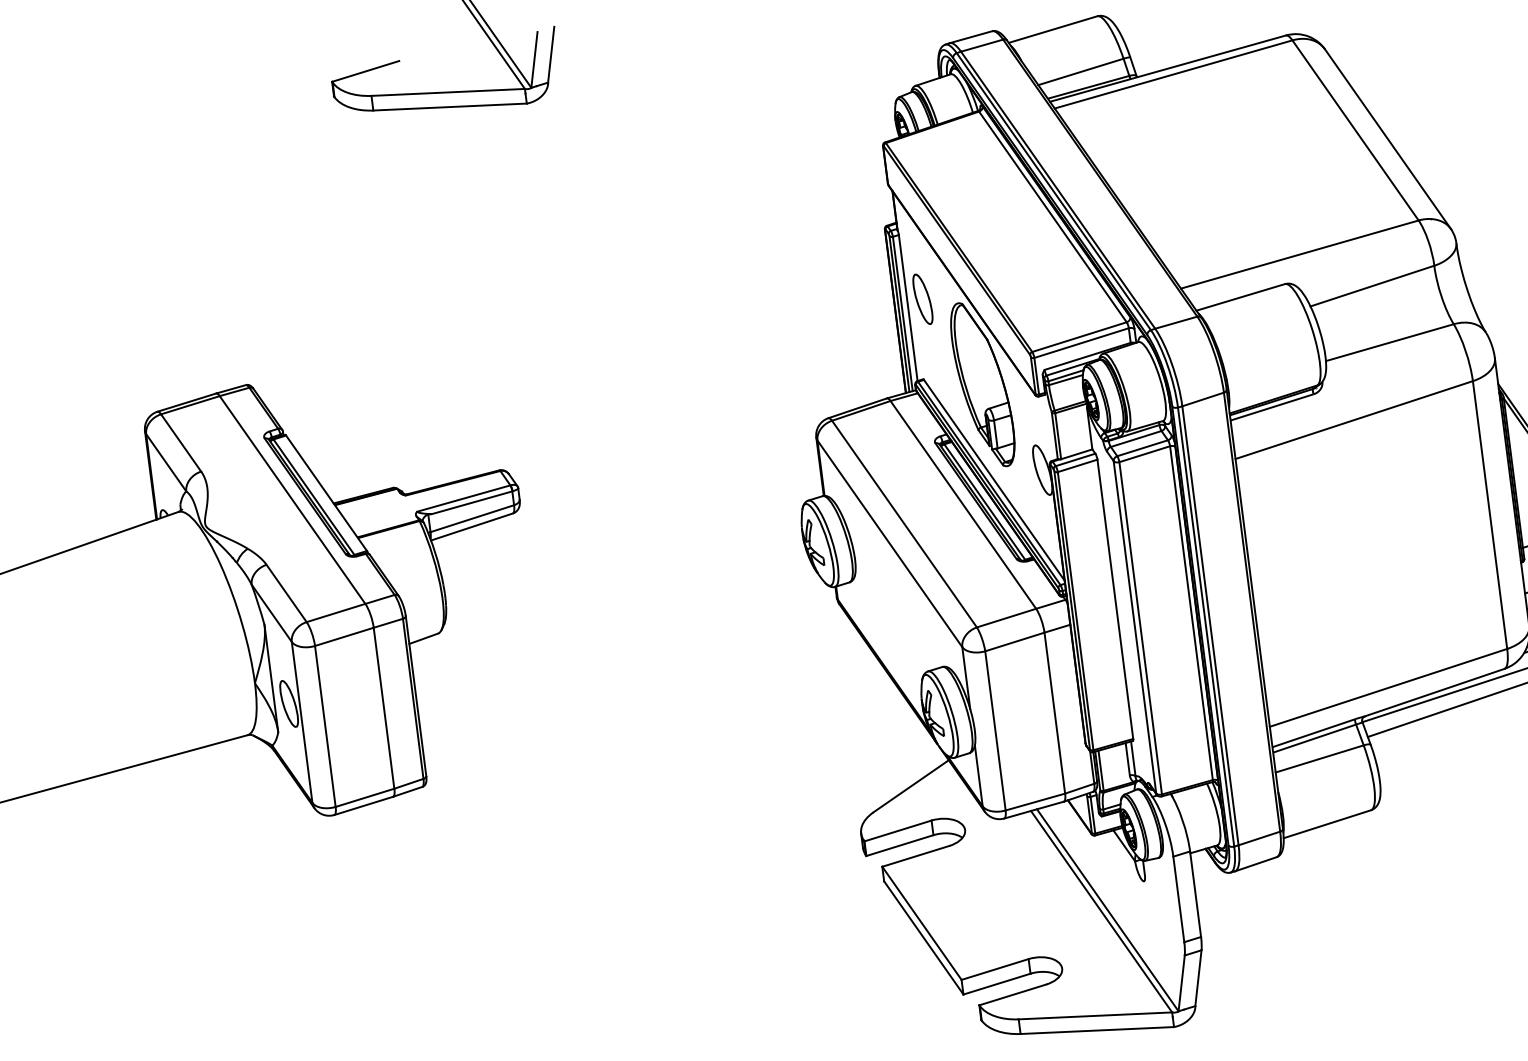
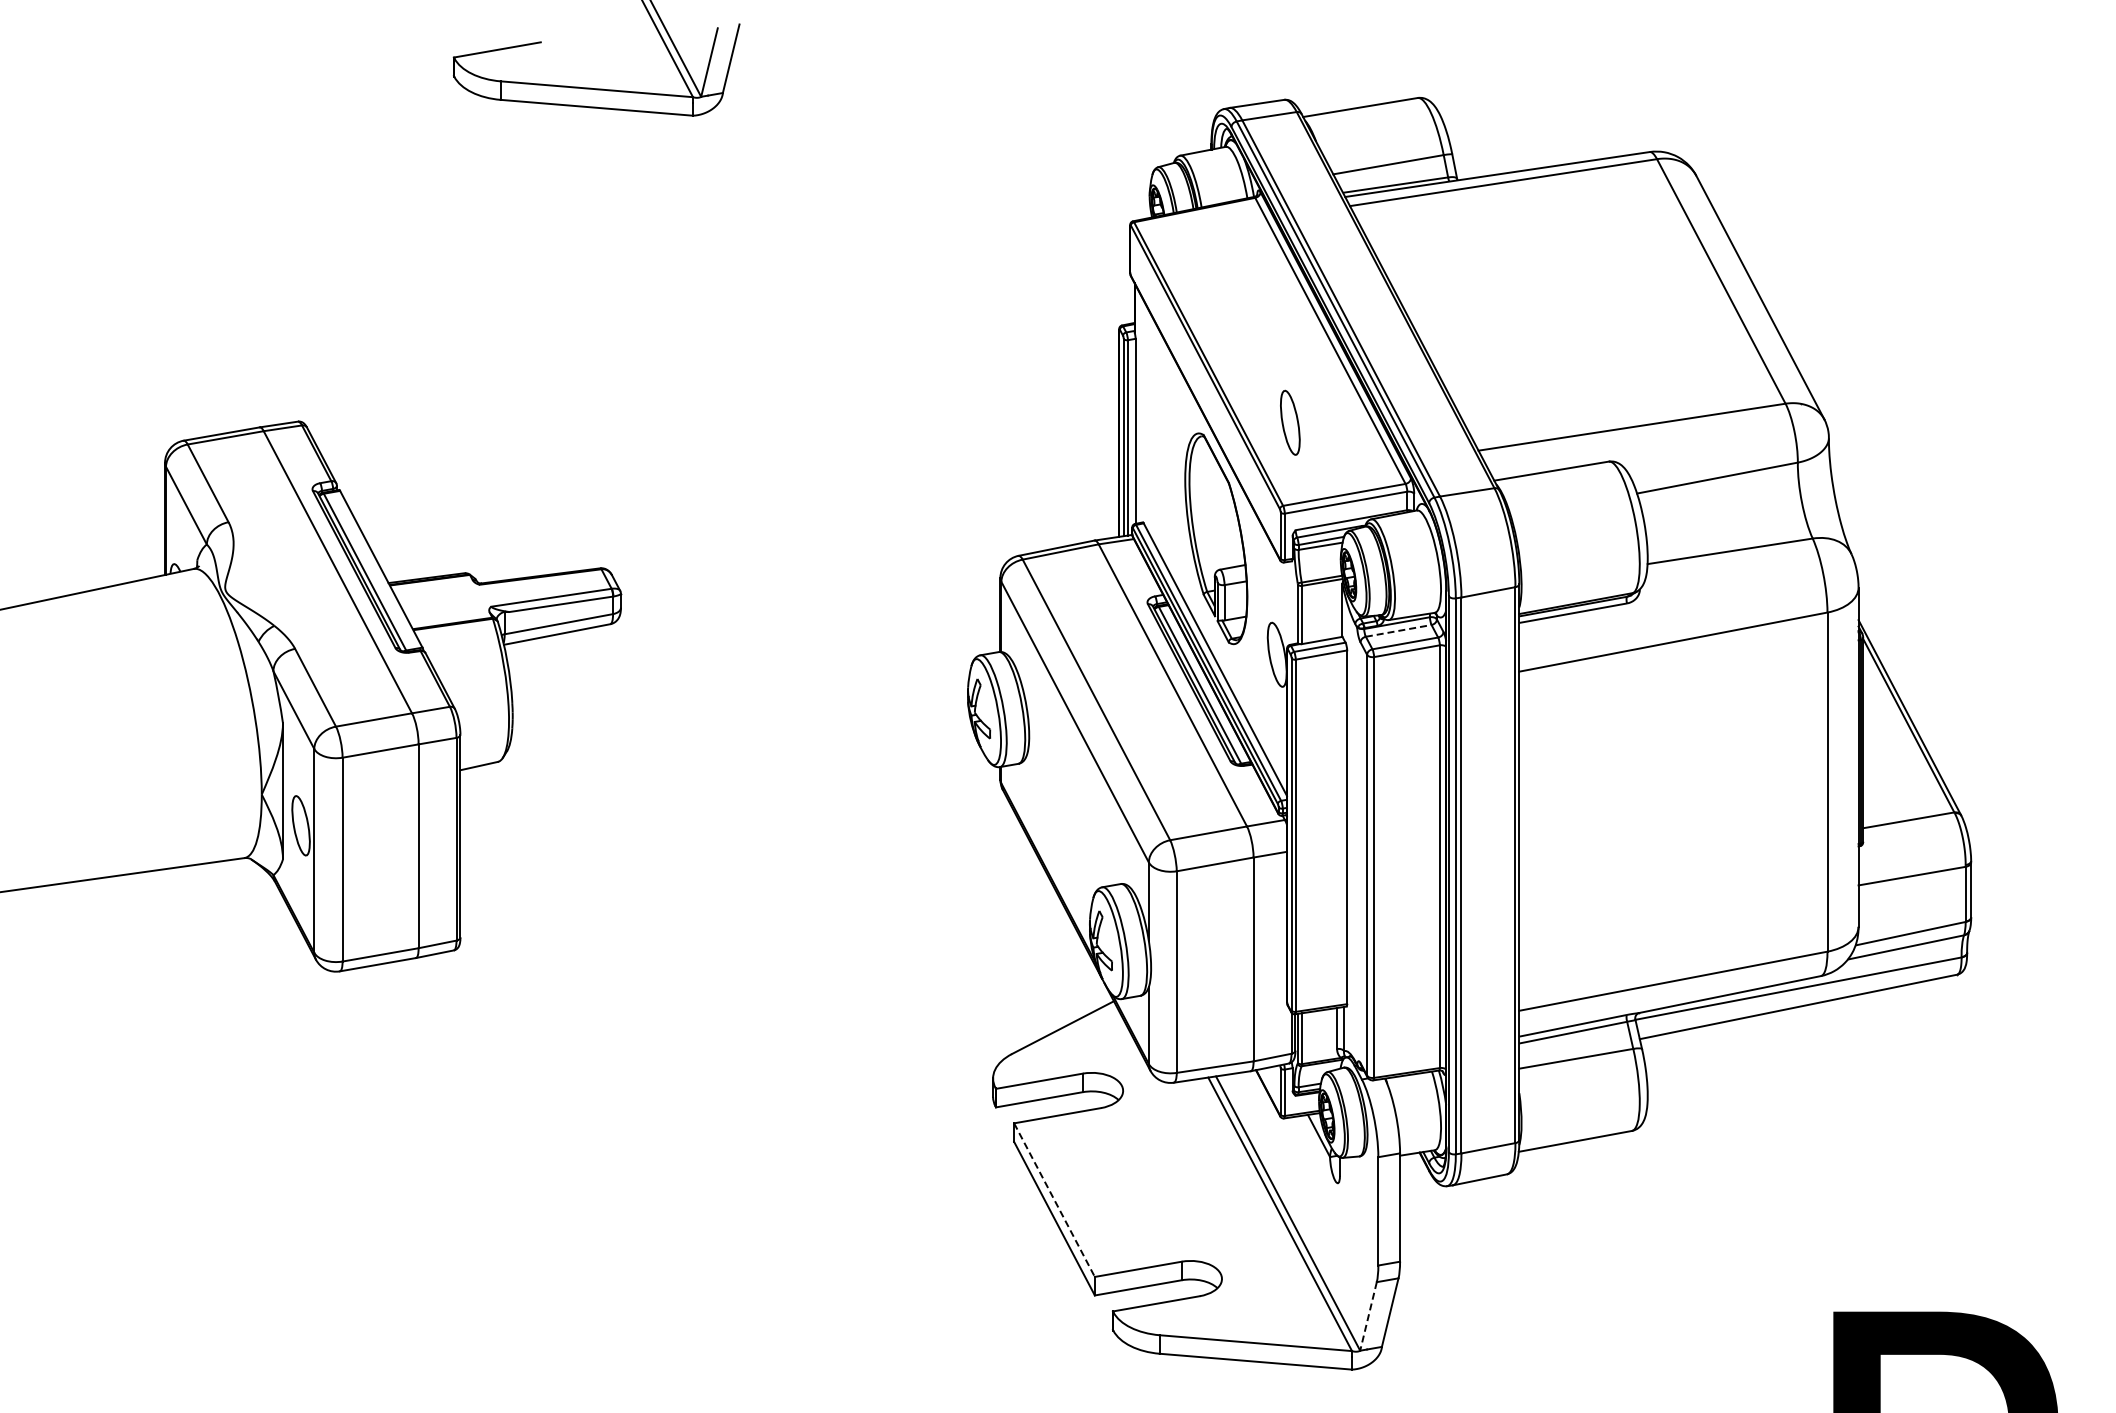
part: (923, 299) -> (1290, 422), moved
line: (1136, 438) -> (1399, 630), solid -> dashed
line: (921, 923) -> (1054, 1200), solid -> dashed
line: (1181, 983) -> (1368, 1316), solid -> dashed

